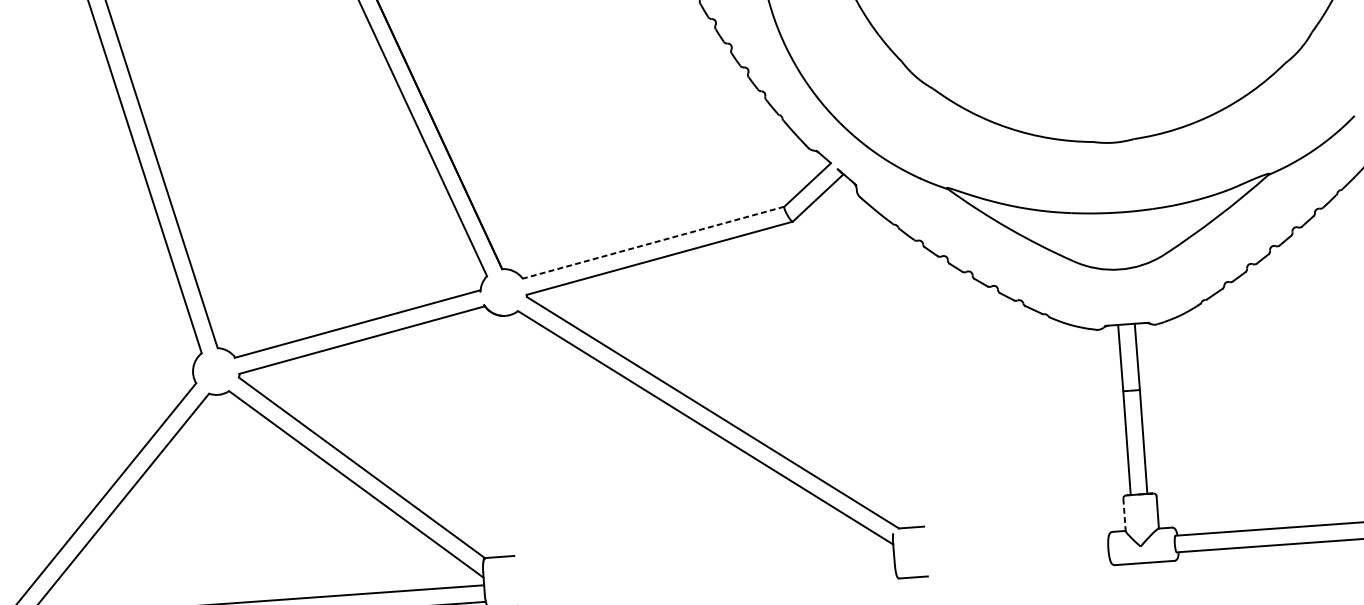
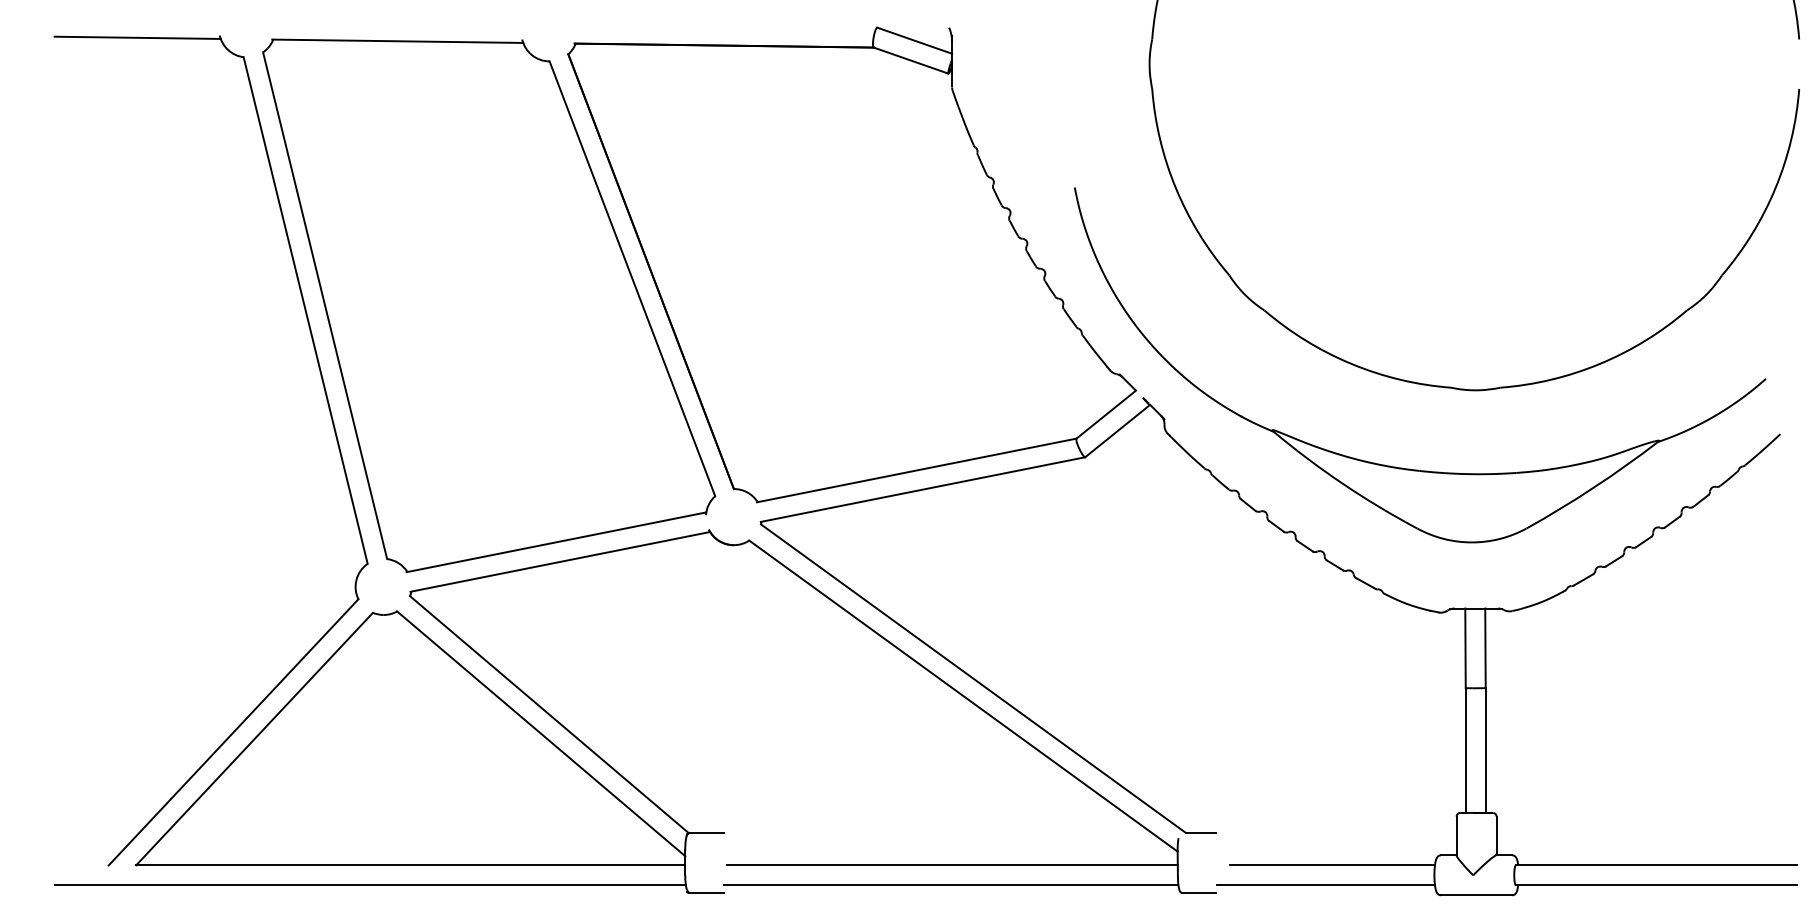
line: (653, 242) -> (916, 470), dashed -> solid
line: (1124, 515) -> (1456, 836), dashed -> solid
line: (1022, 546) -> (1332, 865), added
line: (1018, 563) -> (1325, 885), added
line: (705, 569) -> (951, 865), added
line: (706, 586) -> (951, 885), added

